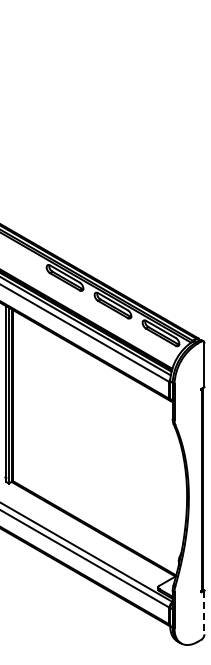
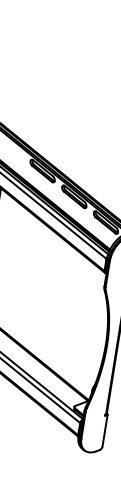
line: (204, 612) -> (105, 430), dashed -> solid

